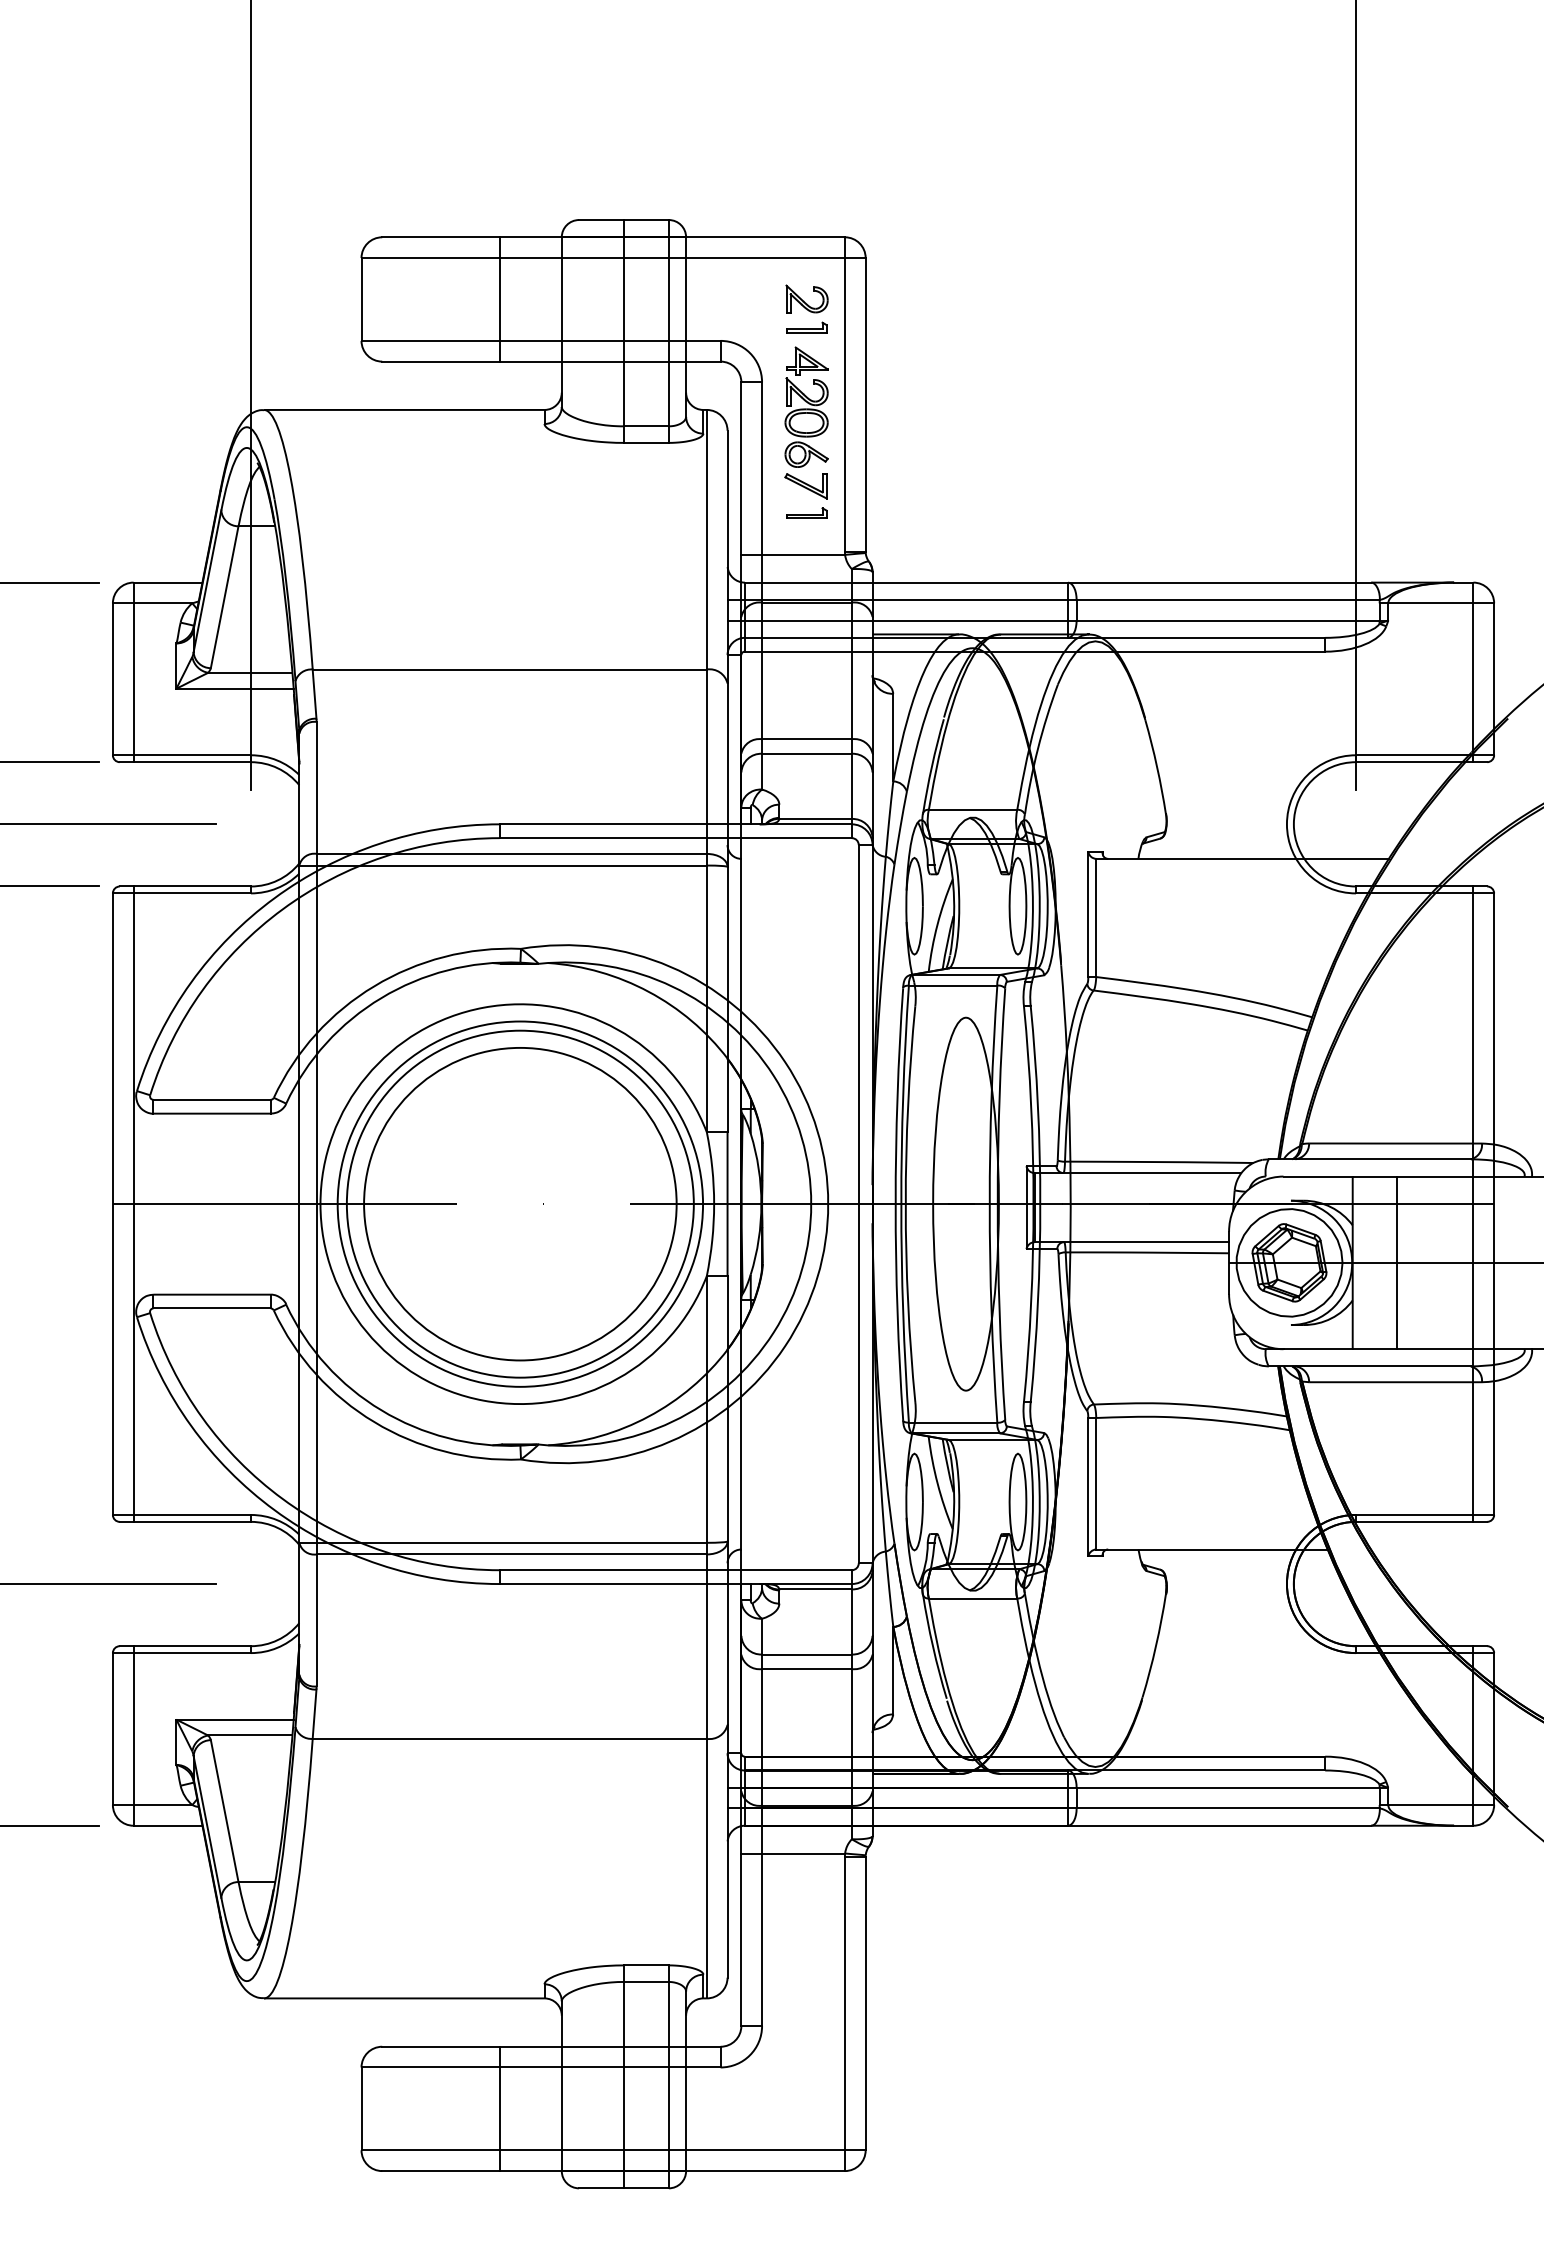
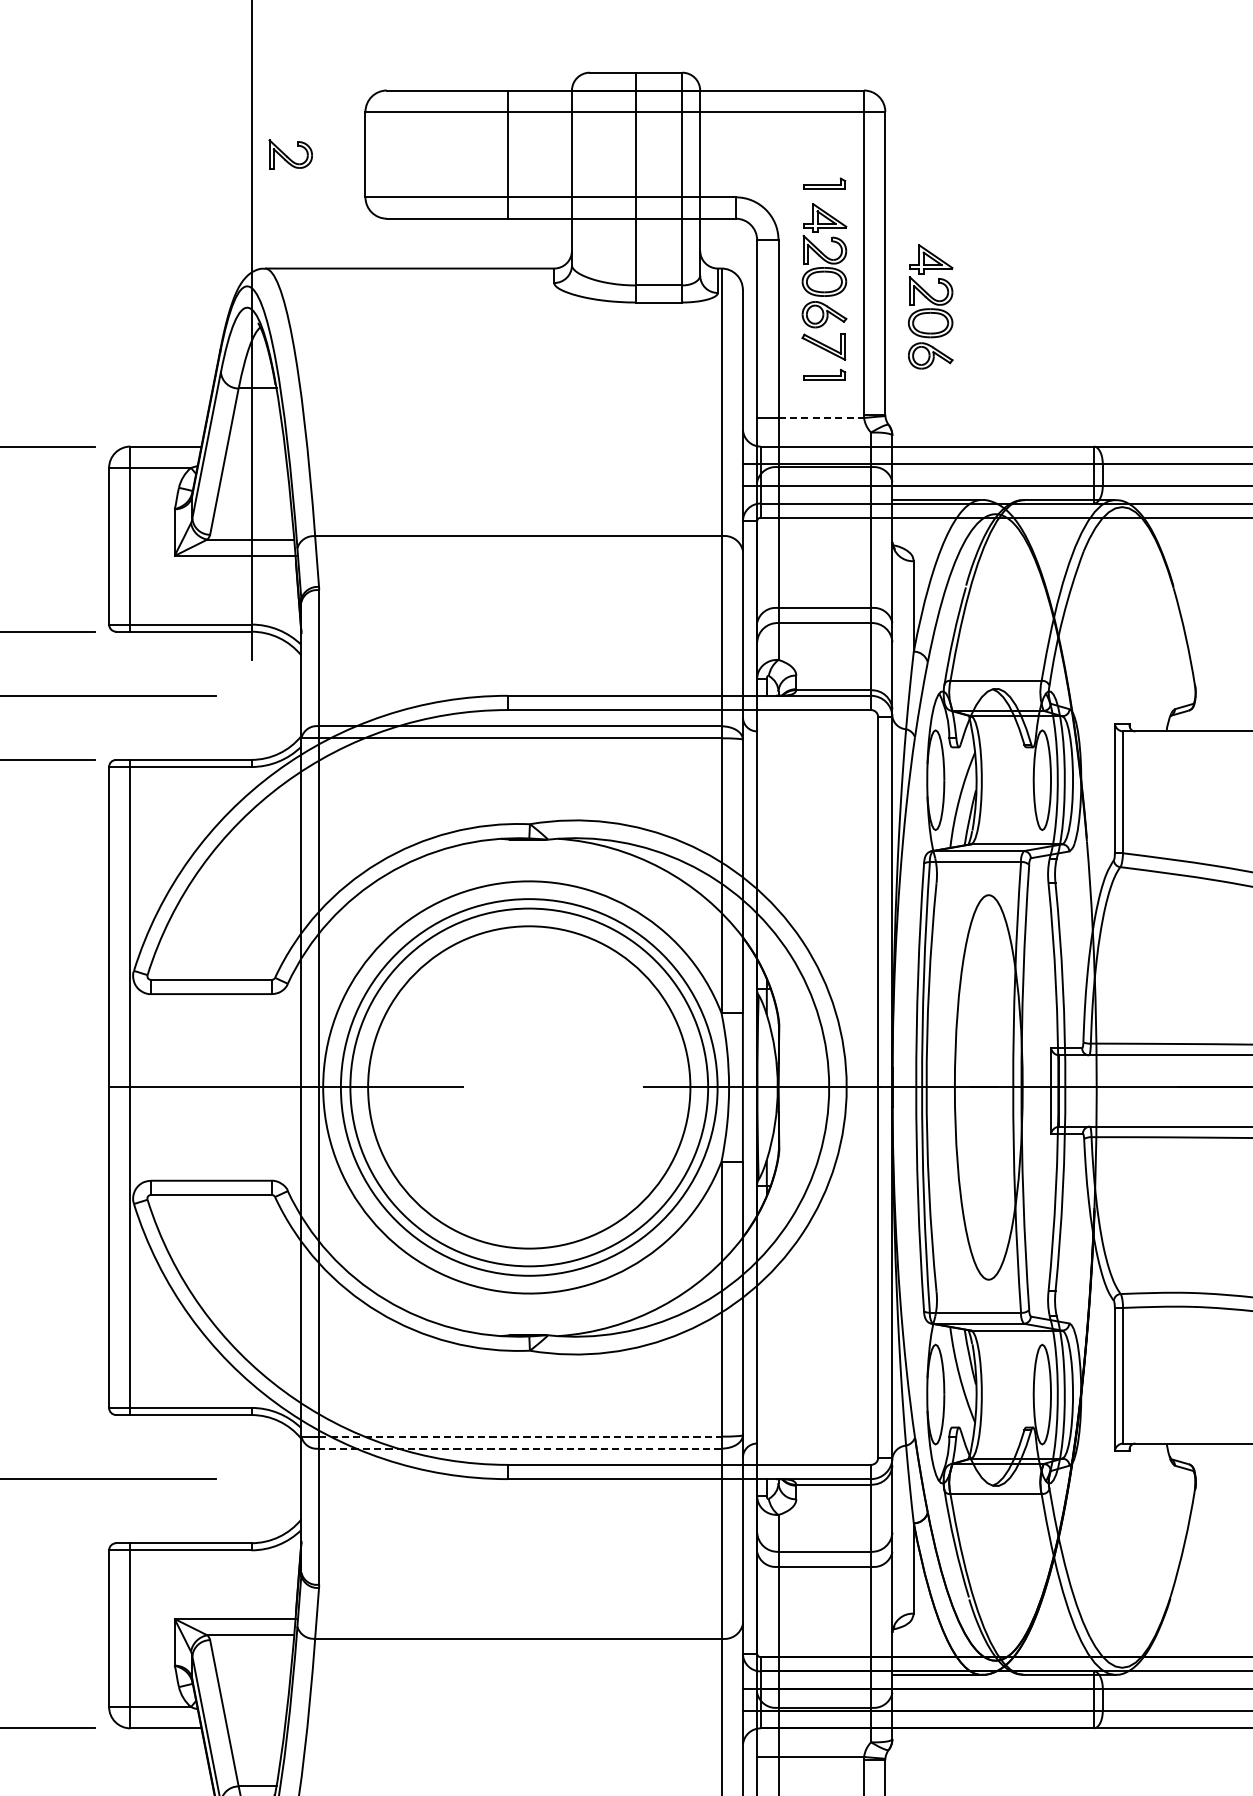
part: (806, 298) -> (290, 153), moved
part: (909, 446) -> (930, 306), added
line: (803, 554) -> (821, 417), solid -> dashed
line: (512, 1542) -> (521, 1436), solid -> dashed
line: (511, 1554) -> (520, 1448), solid -> dashed

